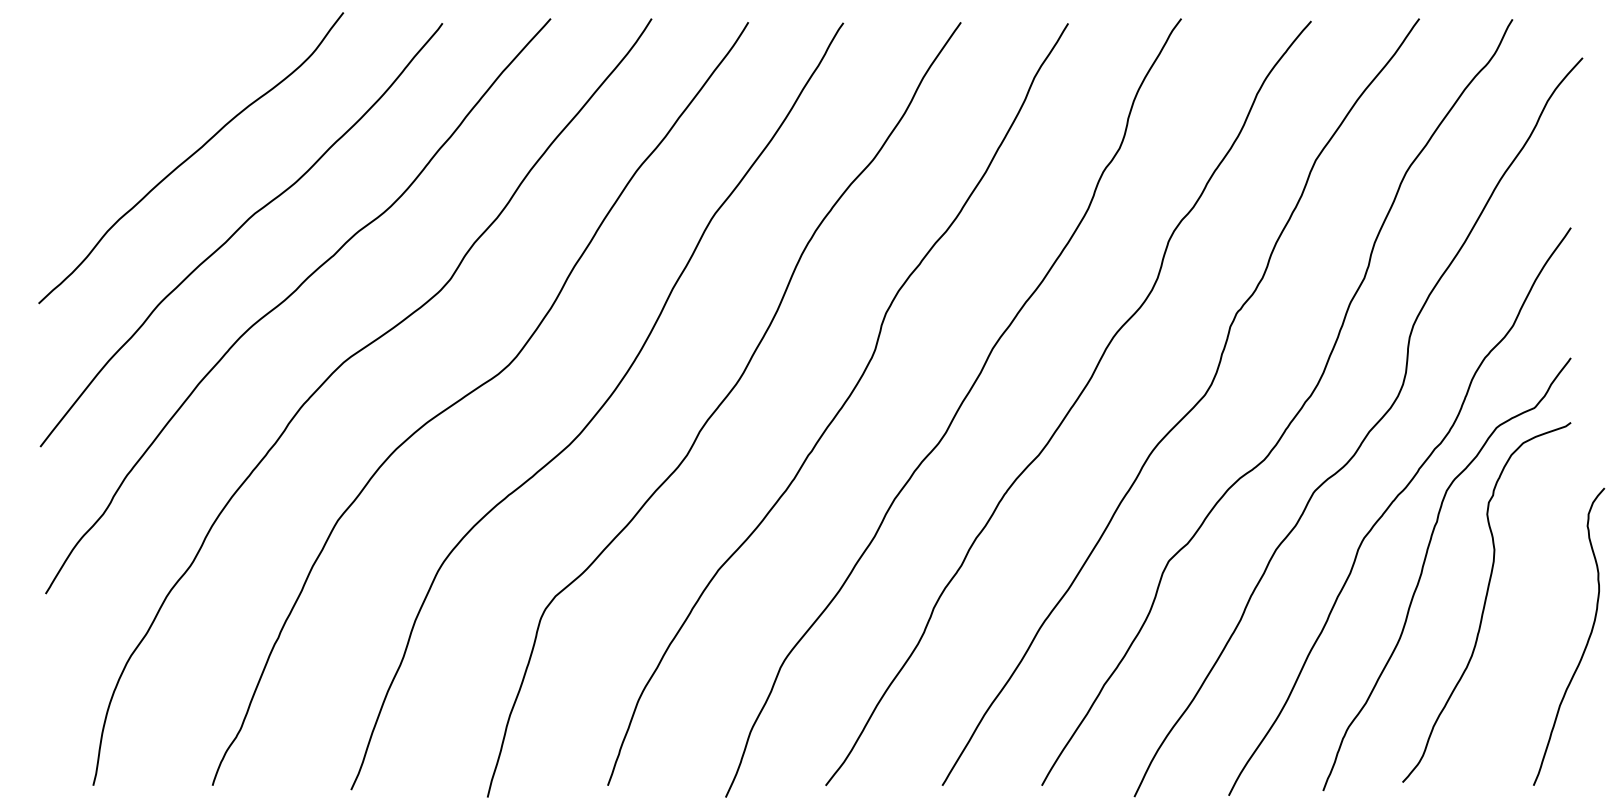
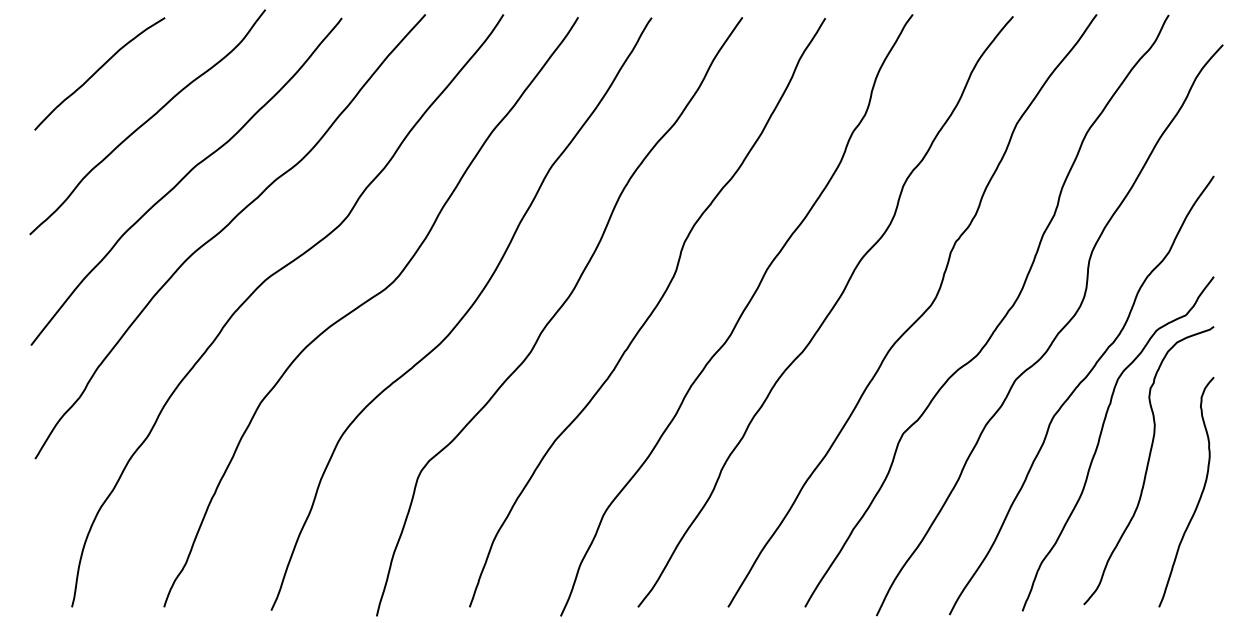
curve: (127, 92) -> (98, 71), added
curve: (1587, 639) -> (1200, 494), moved

